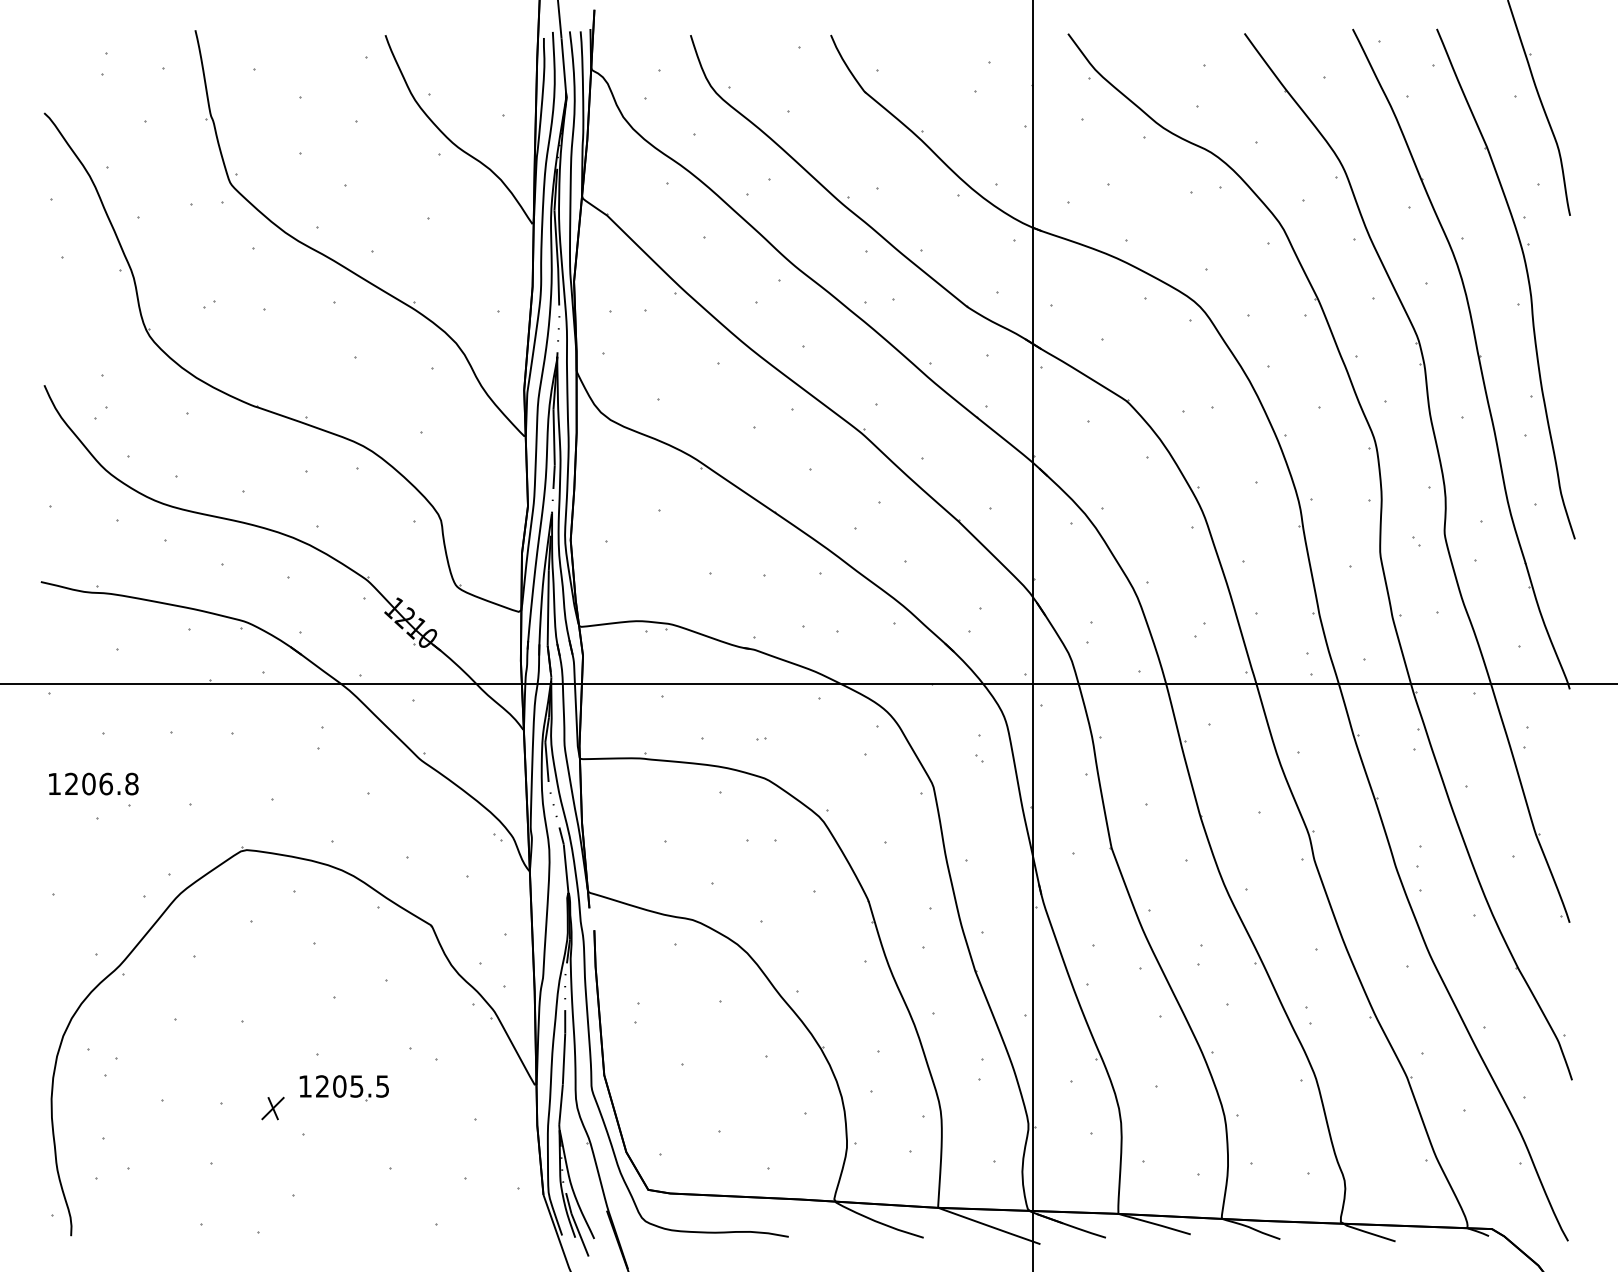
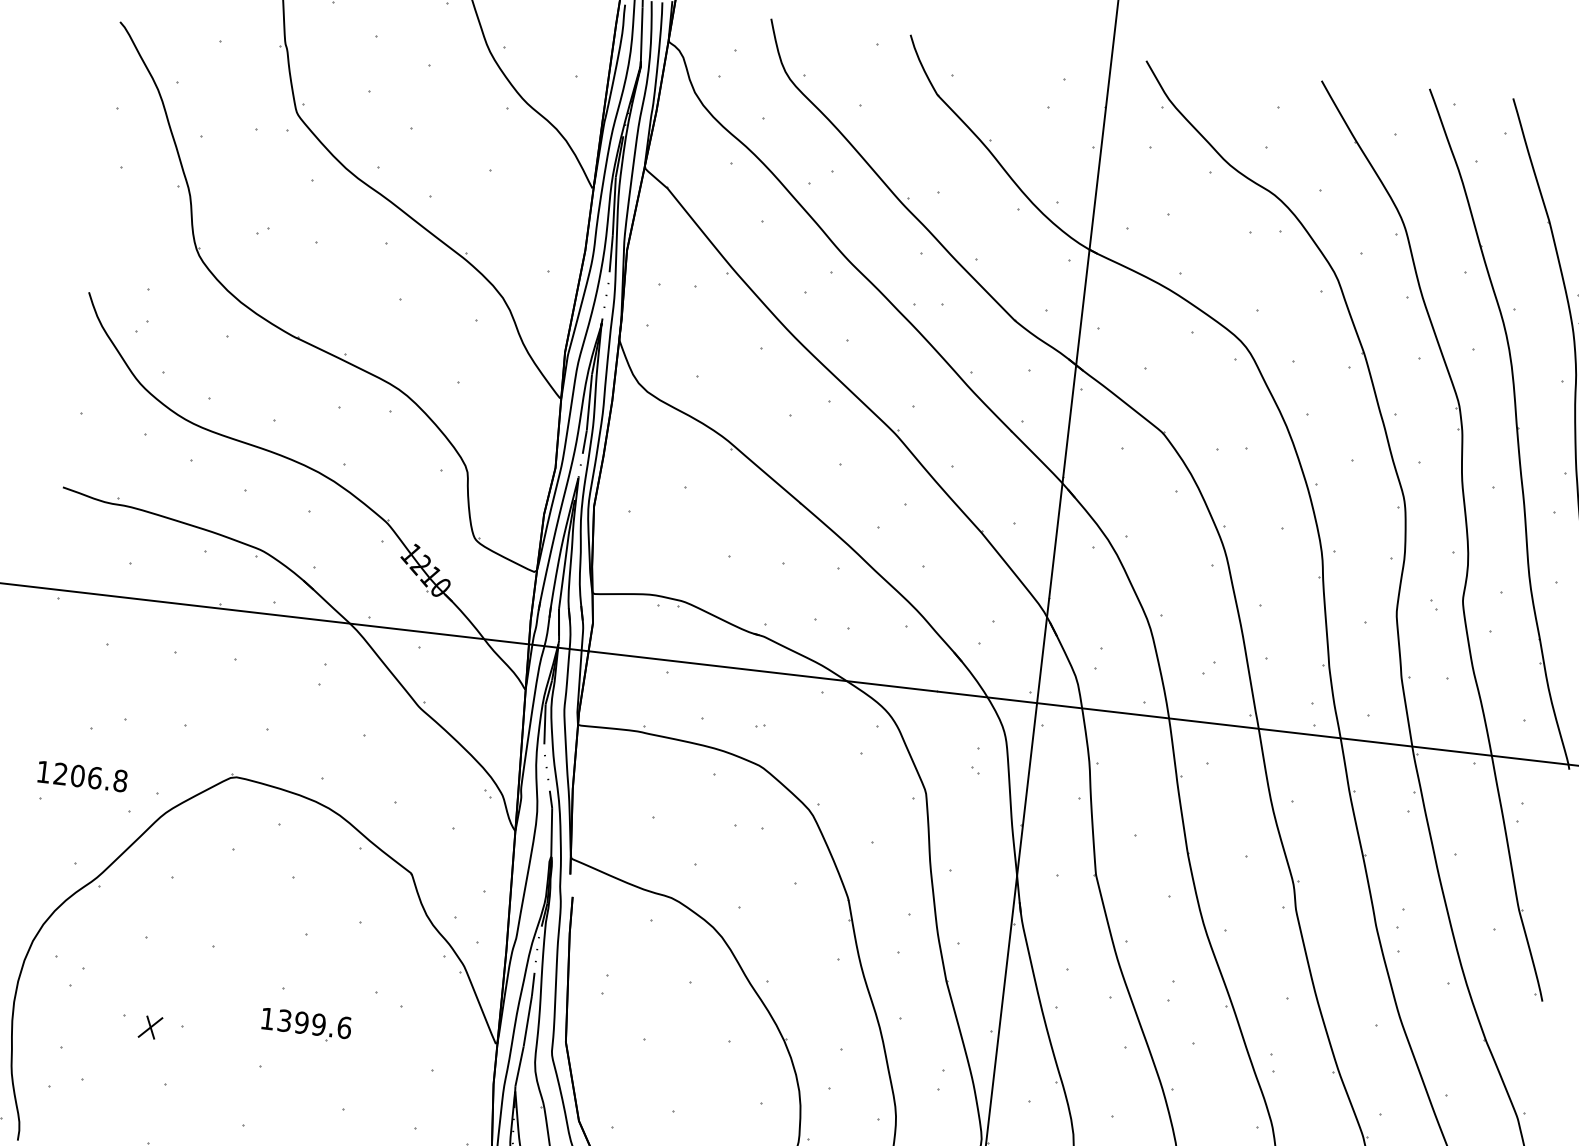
text: (93, 783) -> (82, 775), moved
text: (352, 1086) -> (314, 1024), 1205.5 -> 1399.6
part: (272, 1108) -> (150, 1027), moved

